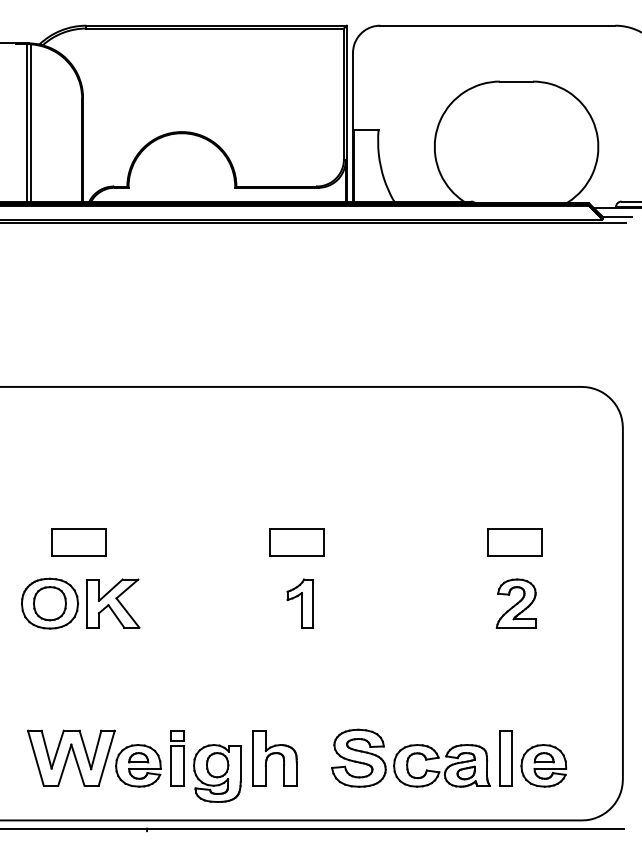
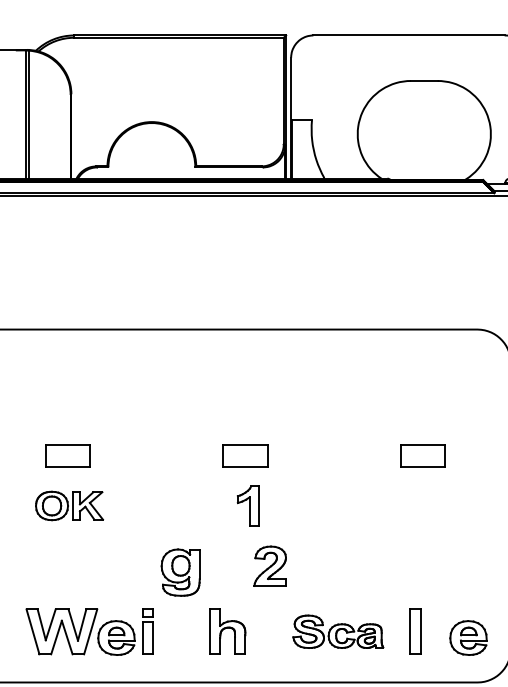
part: (80, 603) -> (69, 505), size x0.7
part: (515, 603) -> (269, 566), moved
part: (410, 757) -> (337, 631), size x0.7
part: (543, 765) -> (468, 637), moved
part: (217, 773) -> (180, 572), moved

